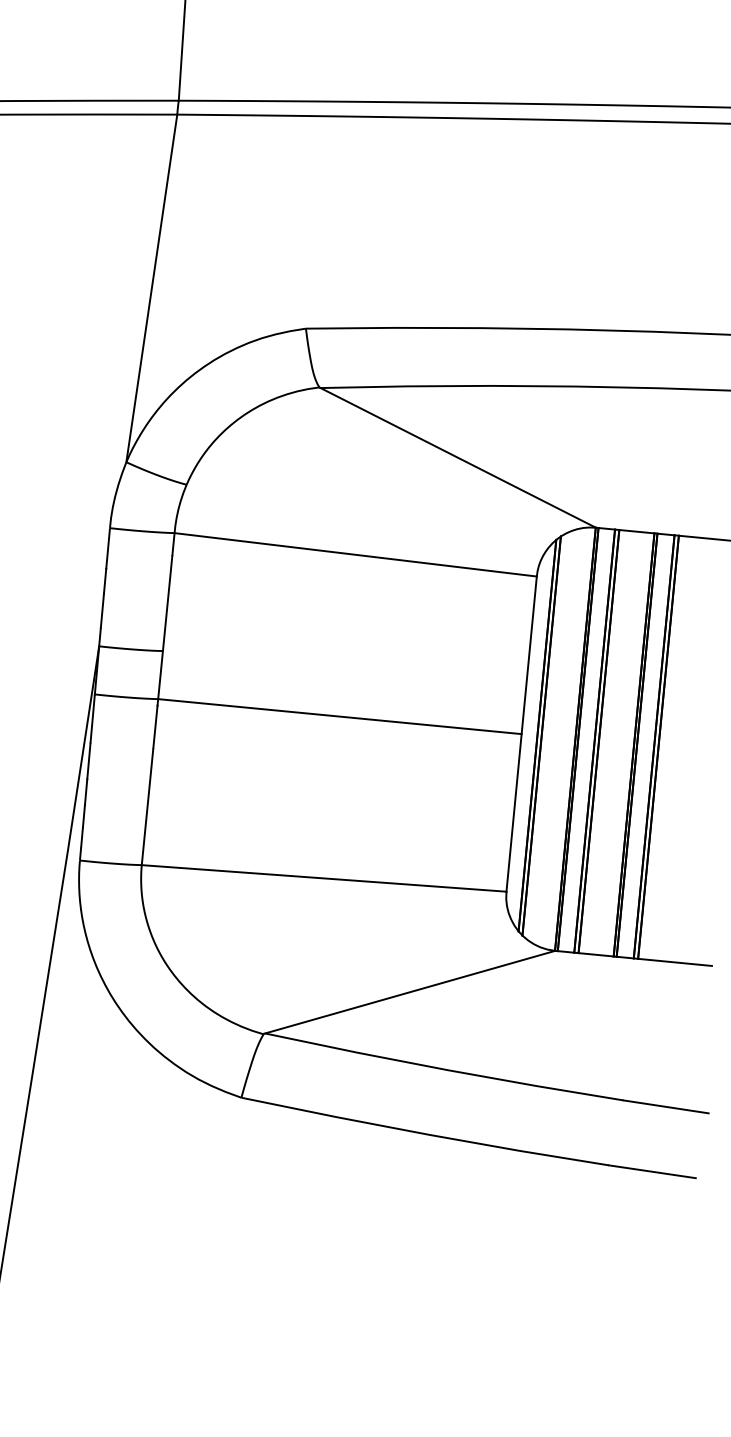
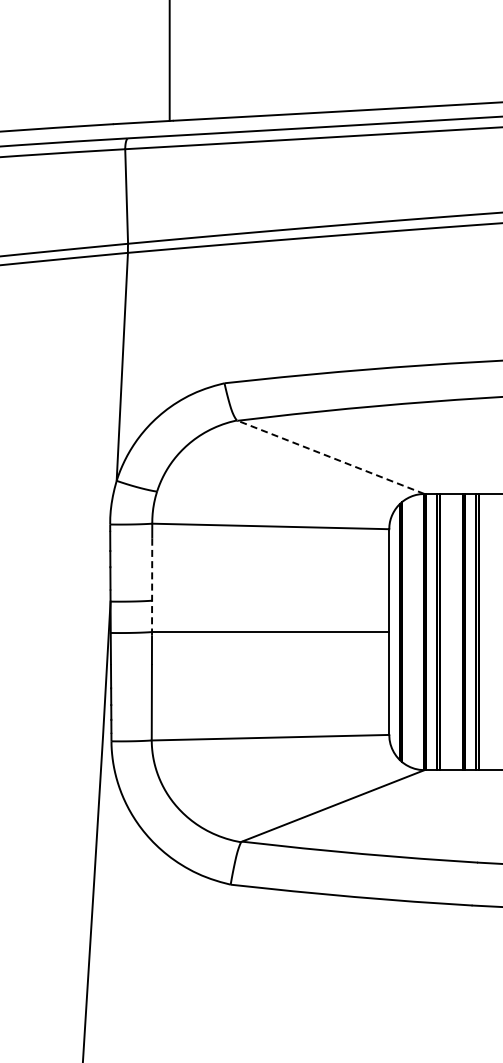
line: (457, 457) -> (330, 457), solid -> dashed
line: (165, 630) -> (152, 587), solid -> dashed

